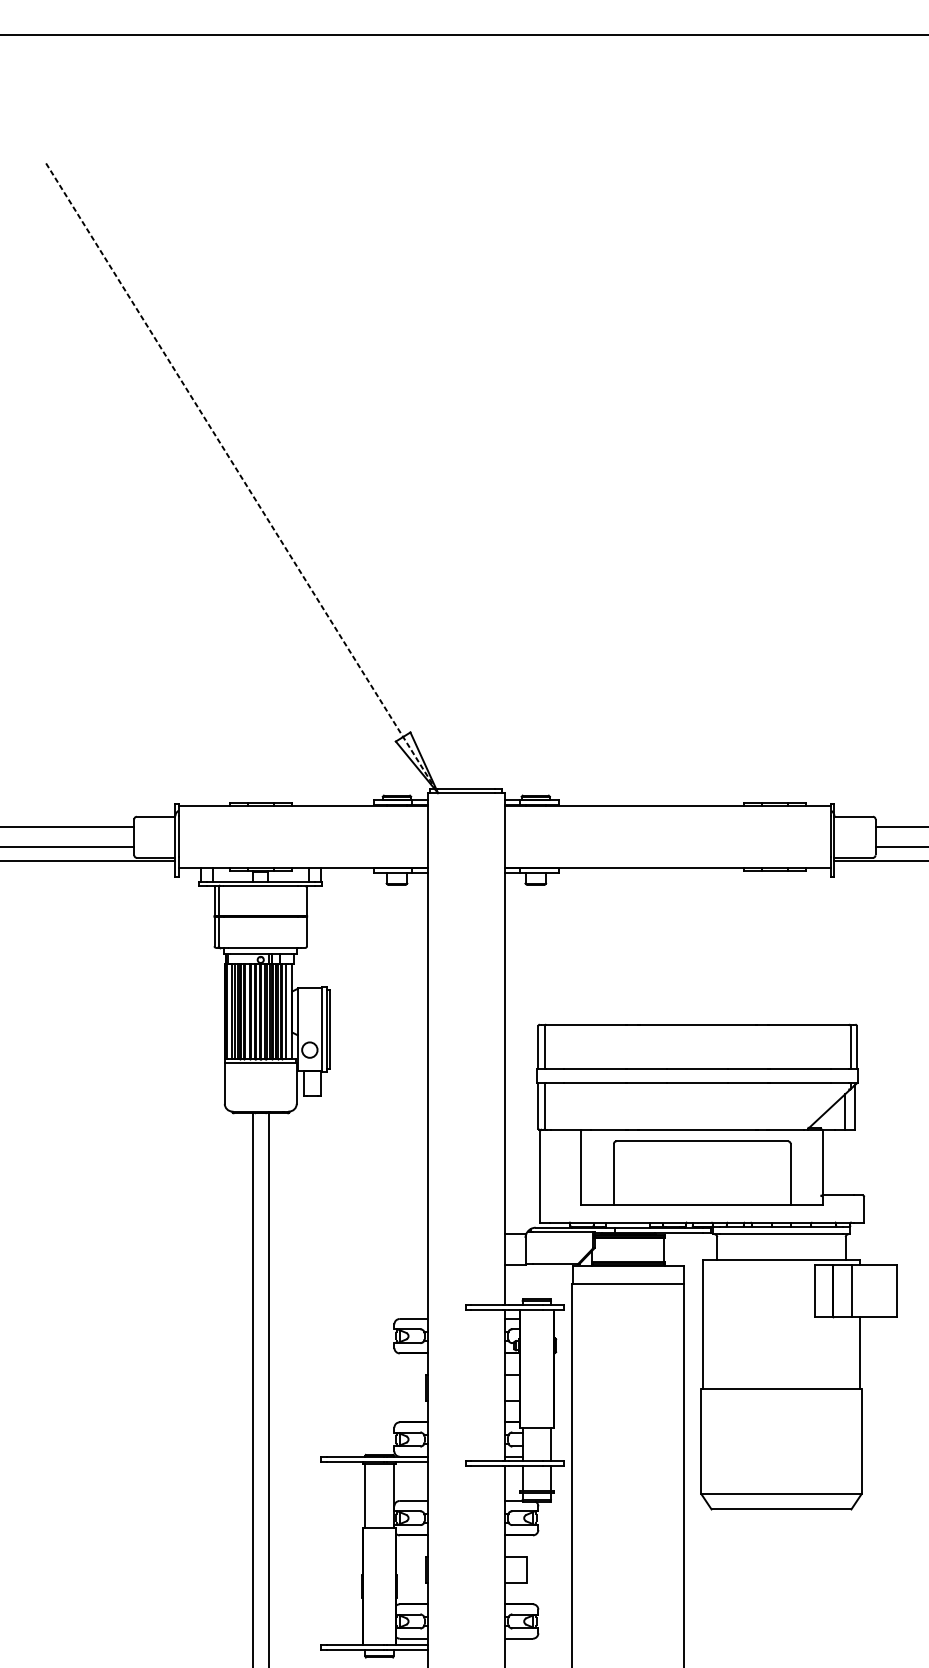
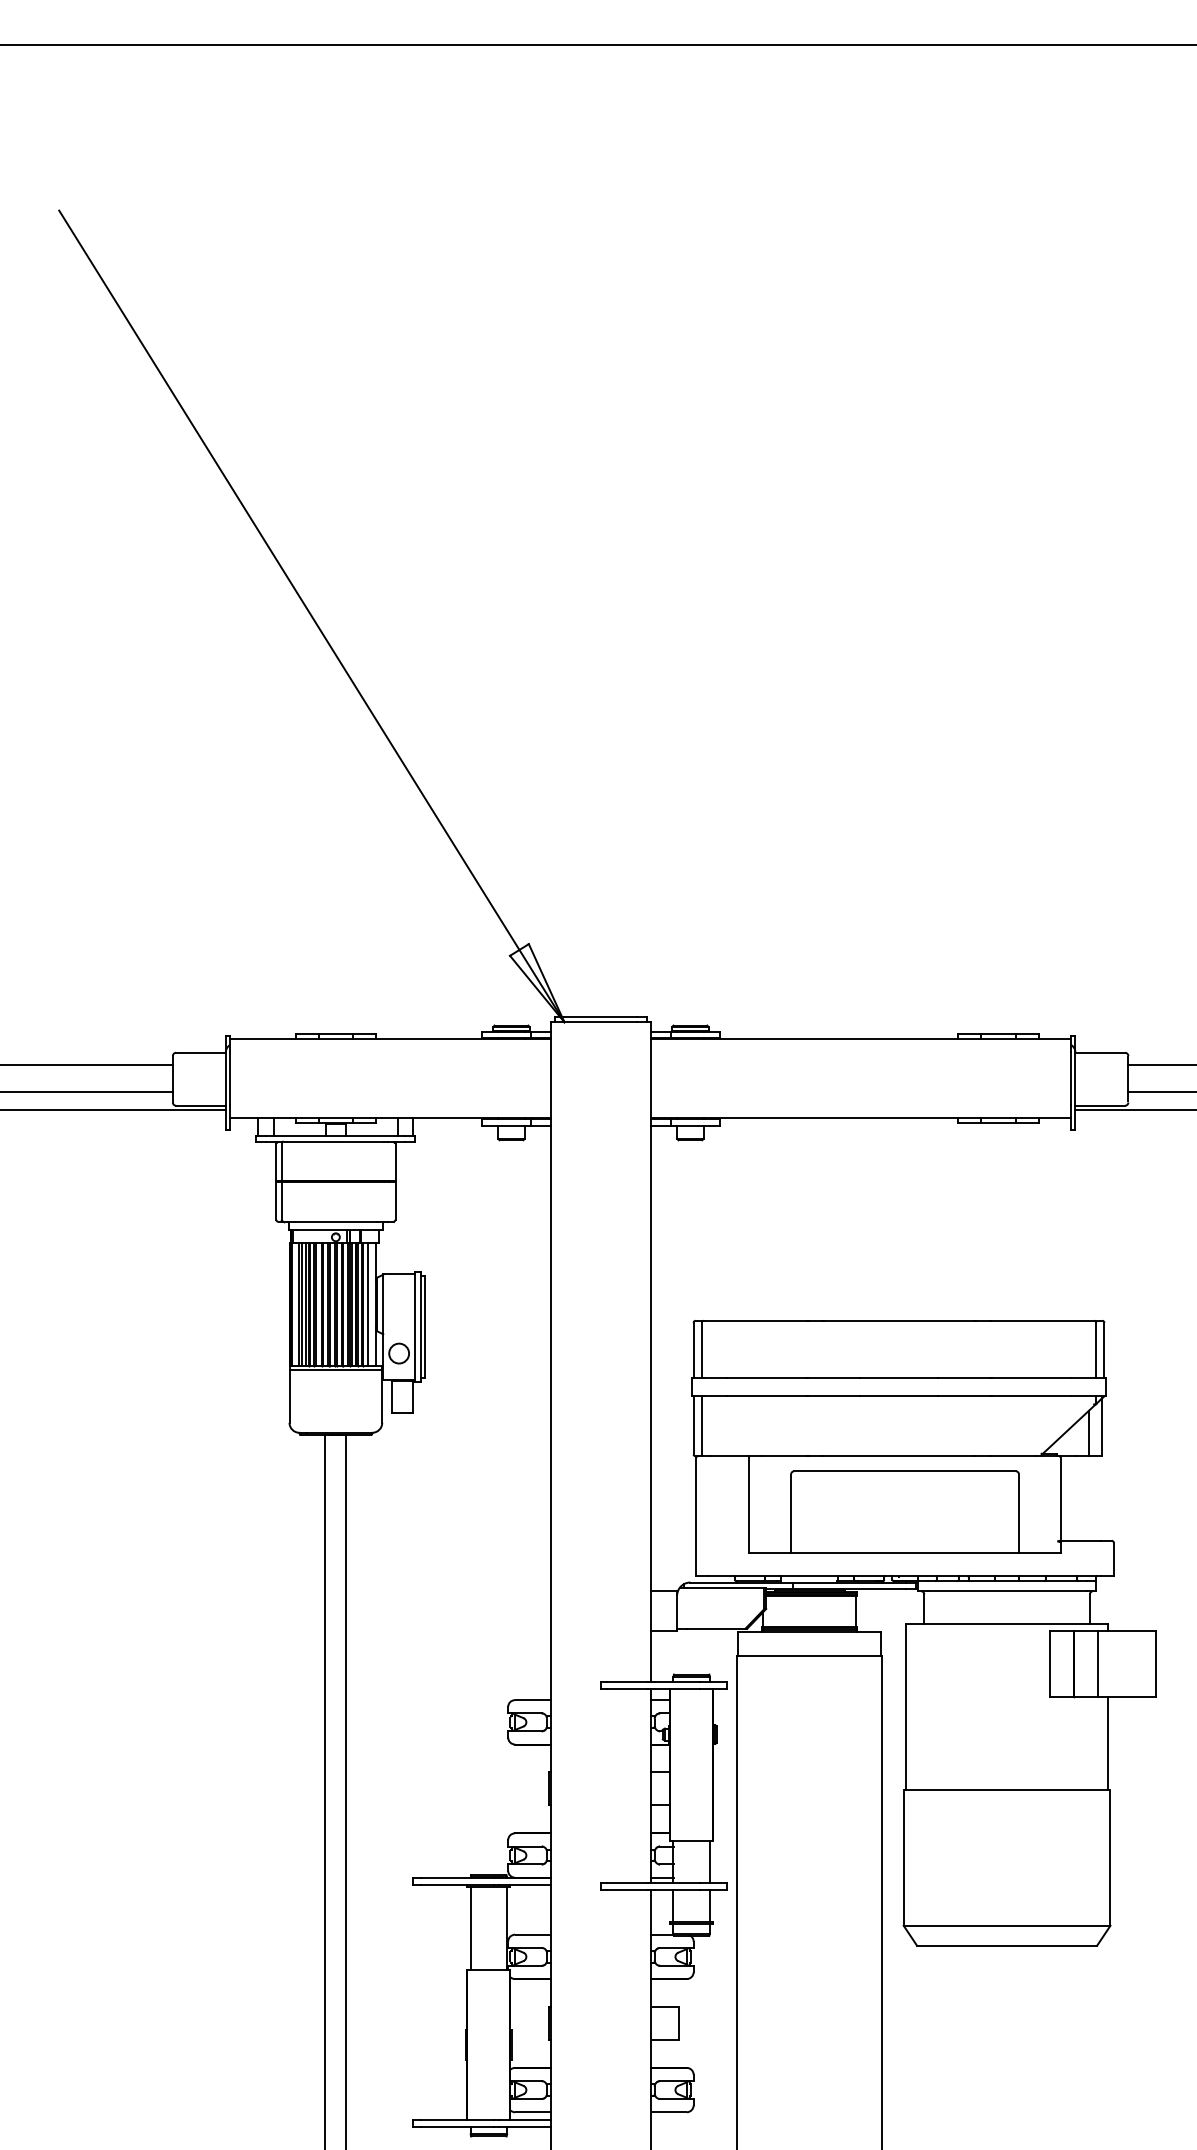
line: (242, 478) -> (312, 616), dashed -> solid

